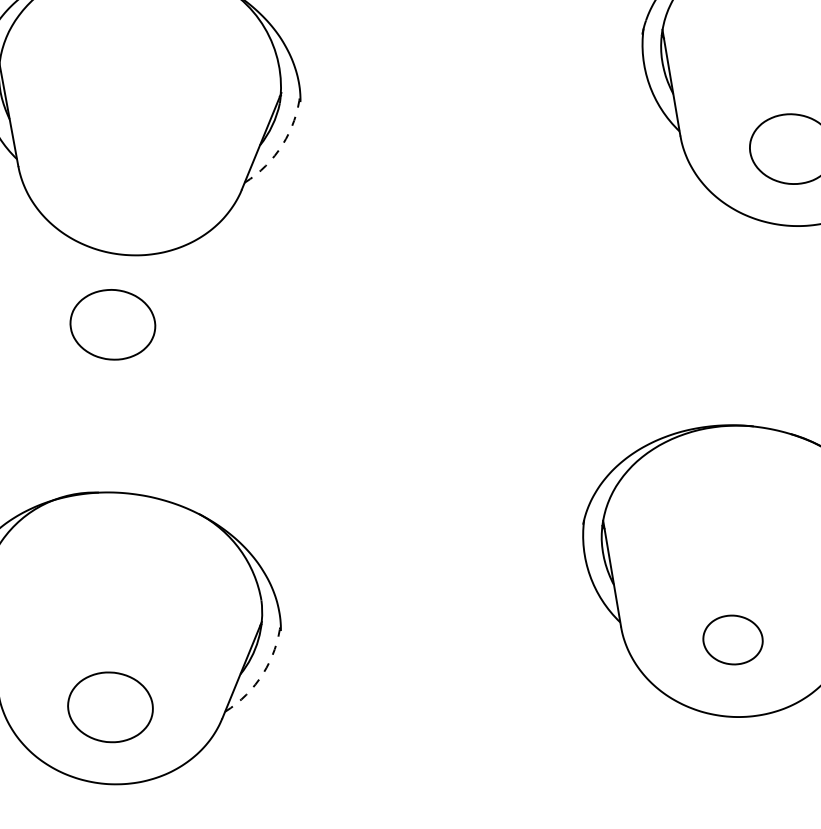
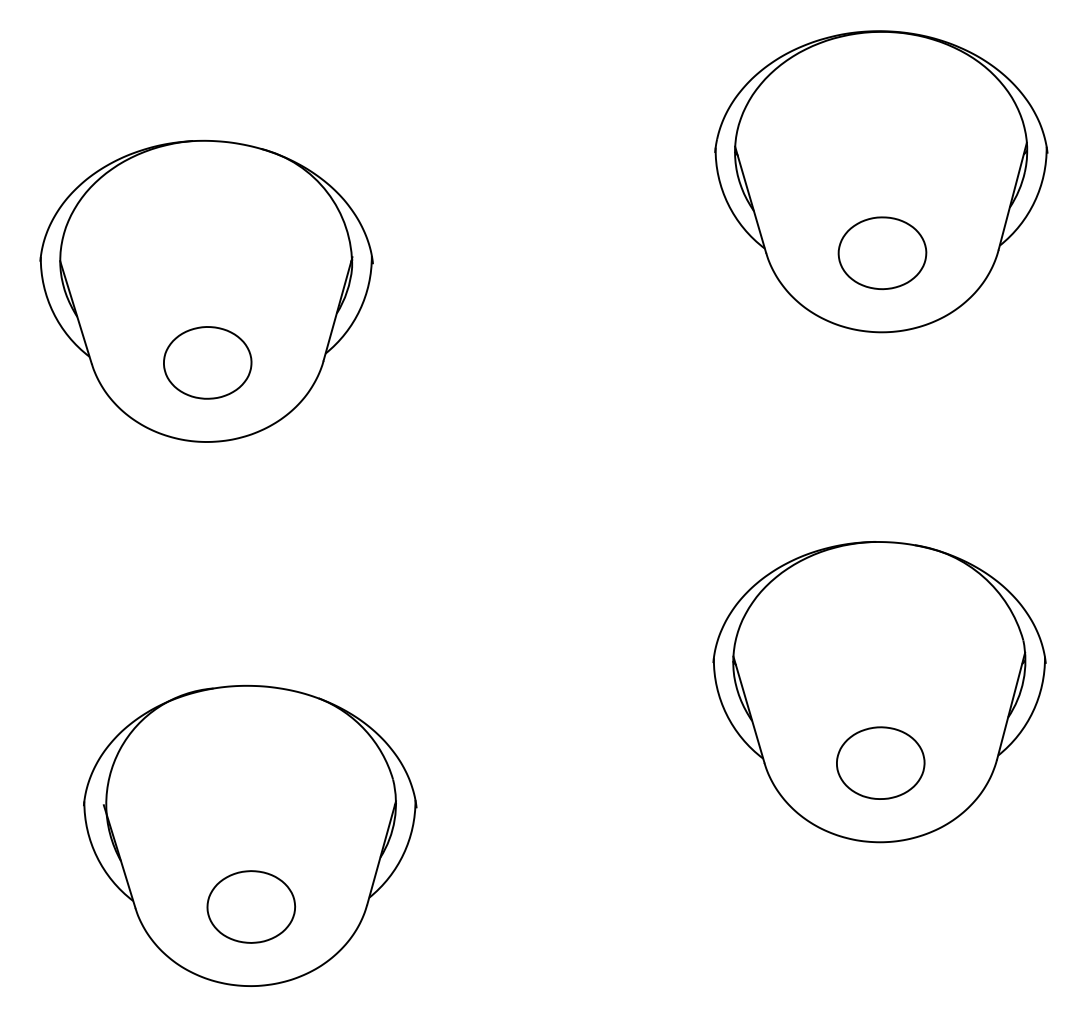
arc: (282, 145) -> (359, 310), dashed -> solid
part: (112, 324) -> (207, 362), moved
part: (732, 639) -> (880, 762), size x1.43
arc: (263, 674) -> (403, 854), dashed -> solid

